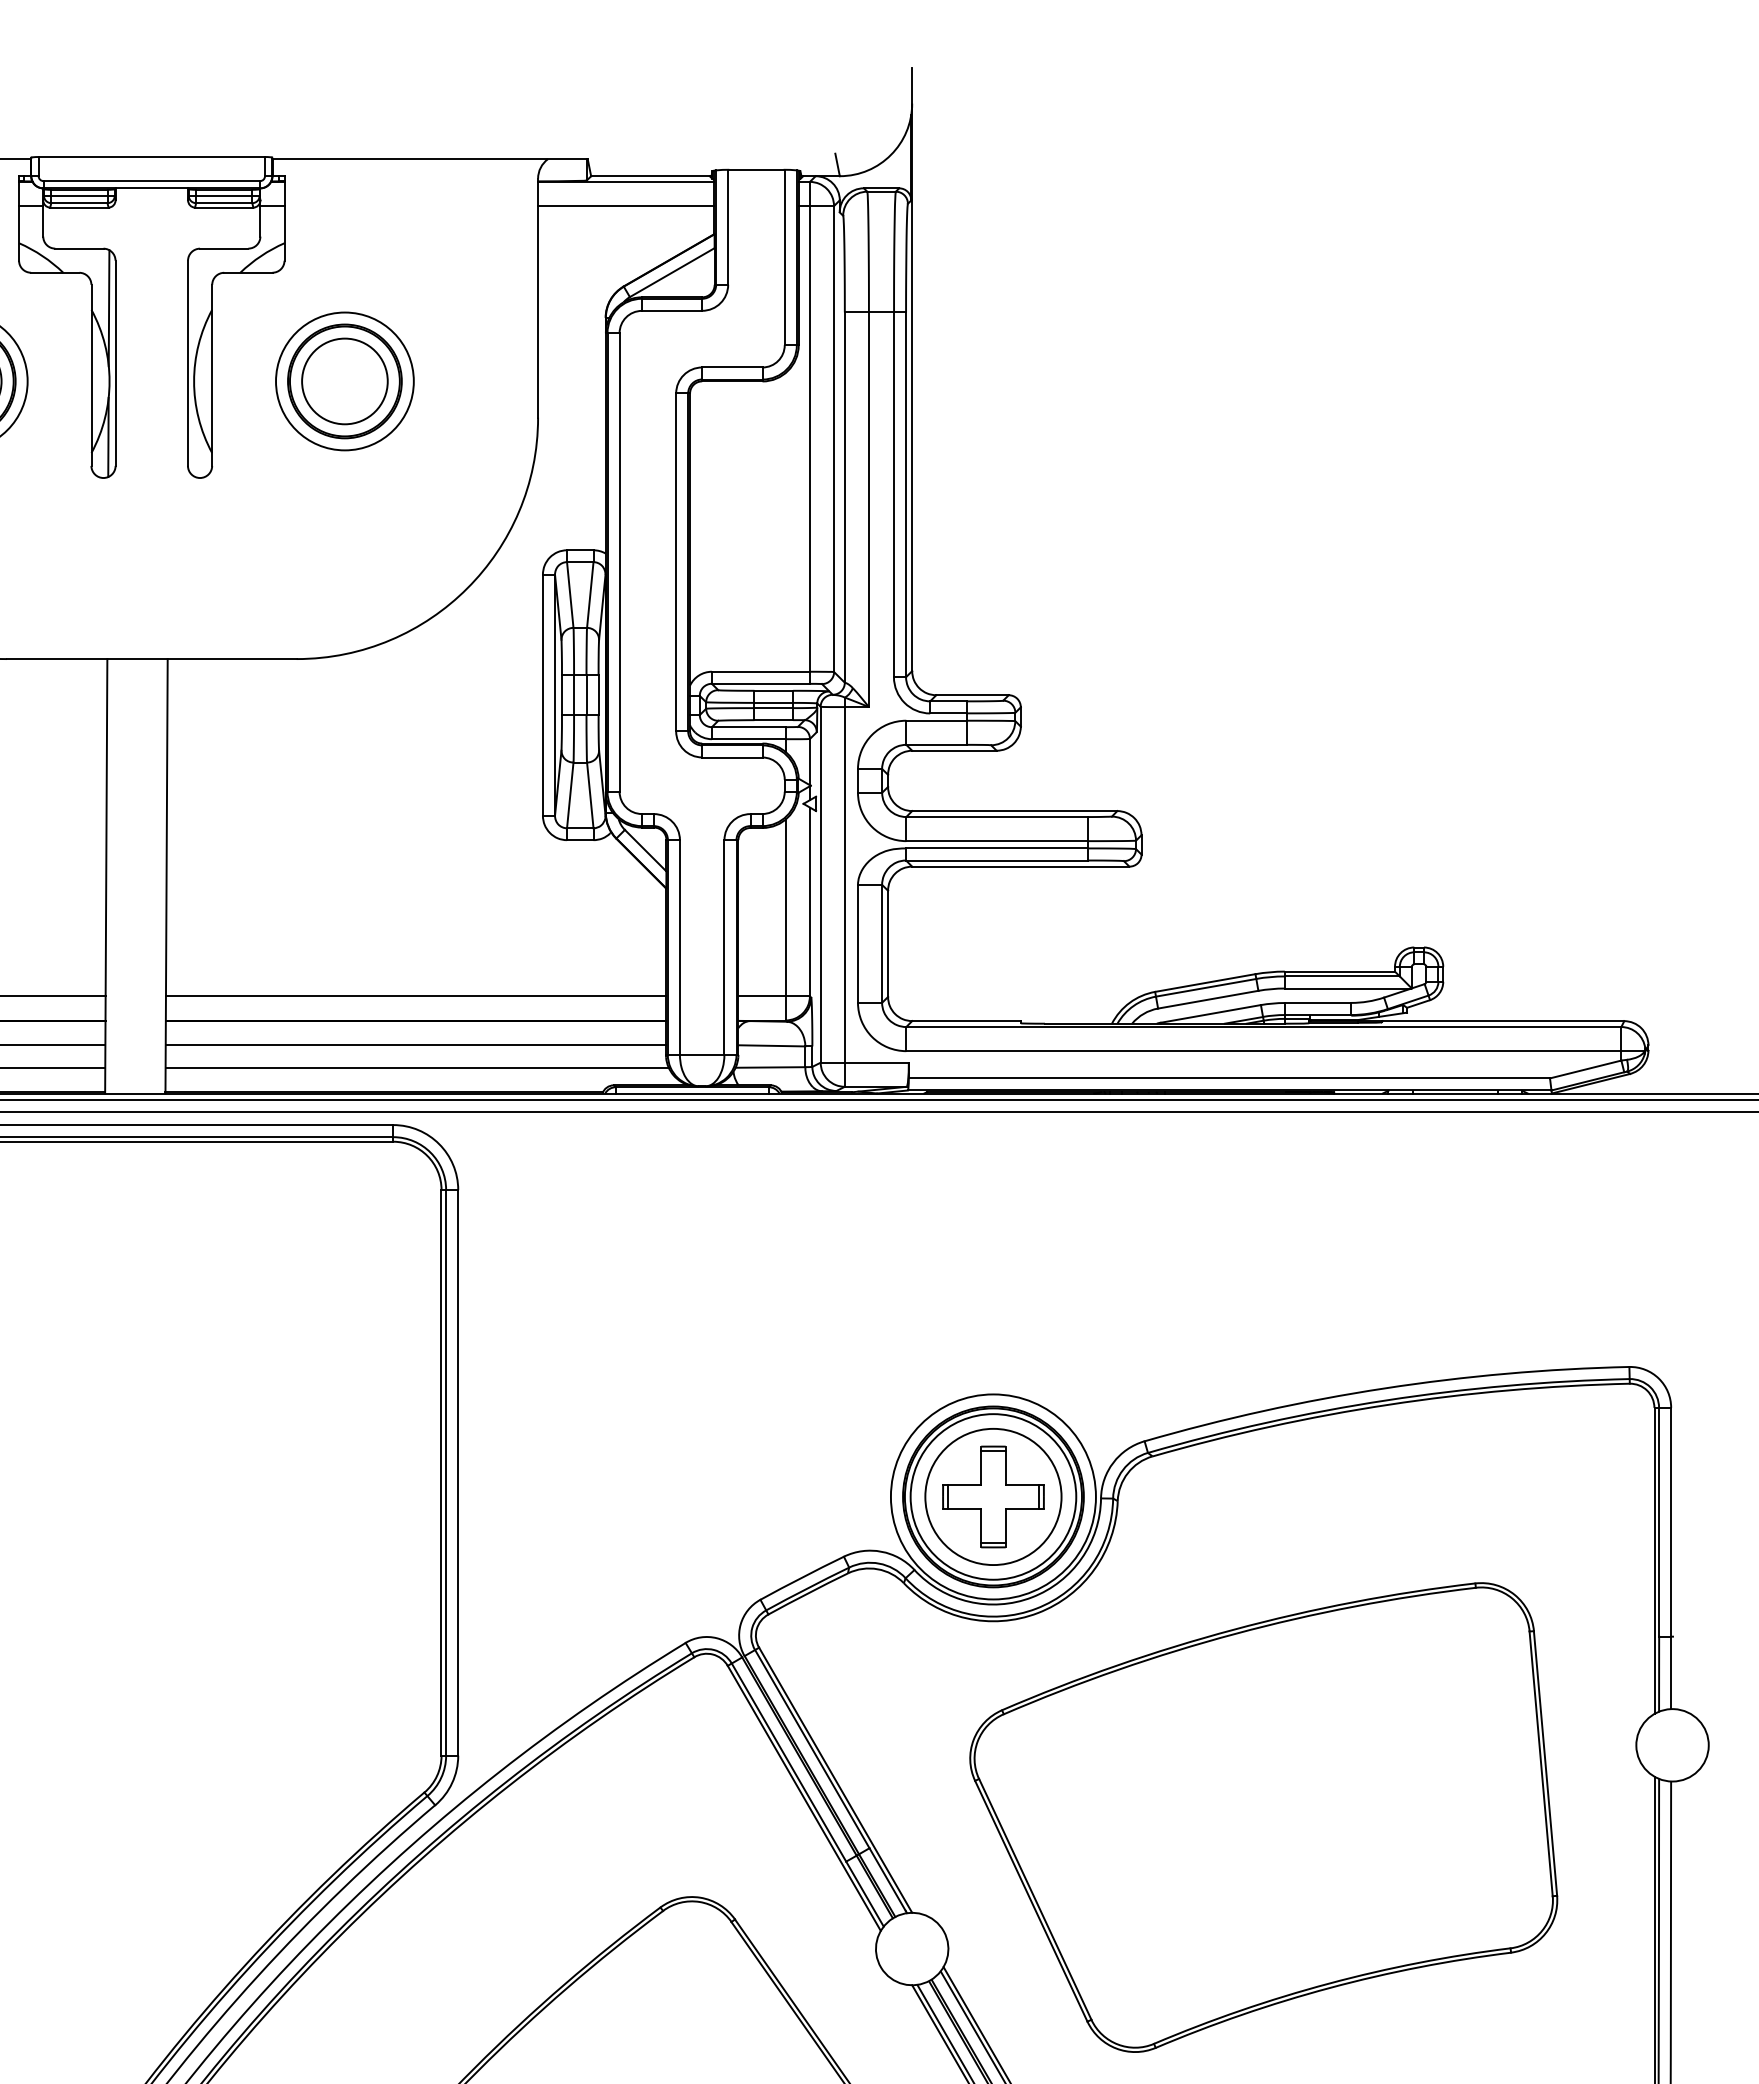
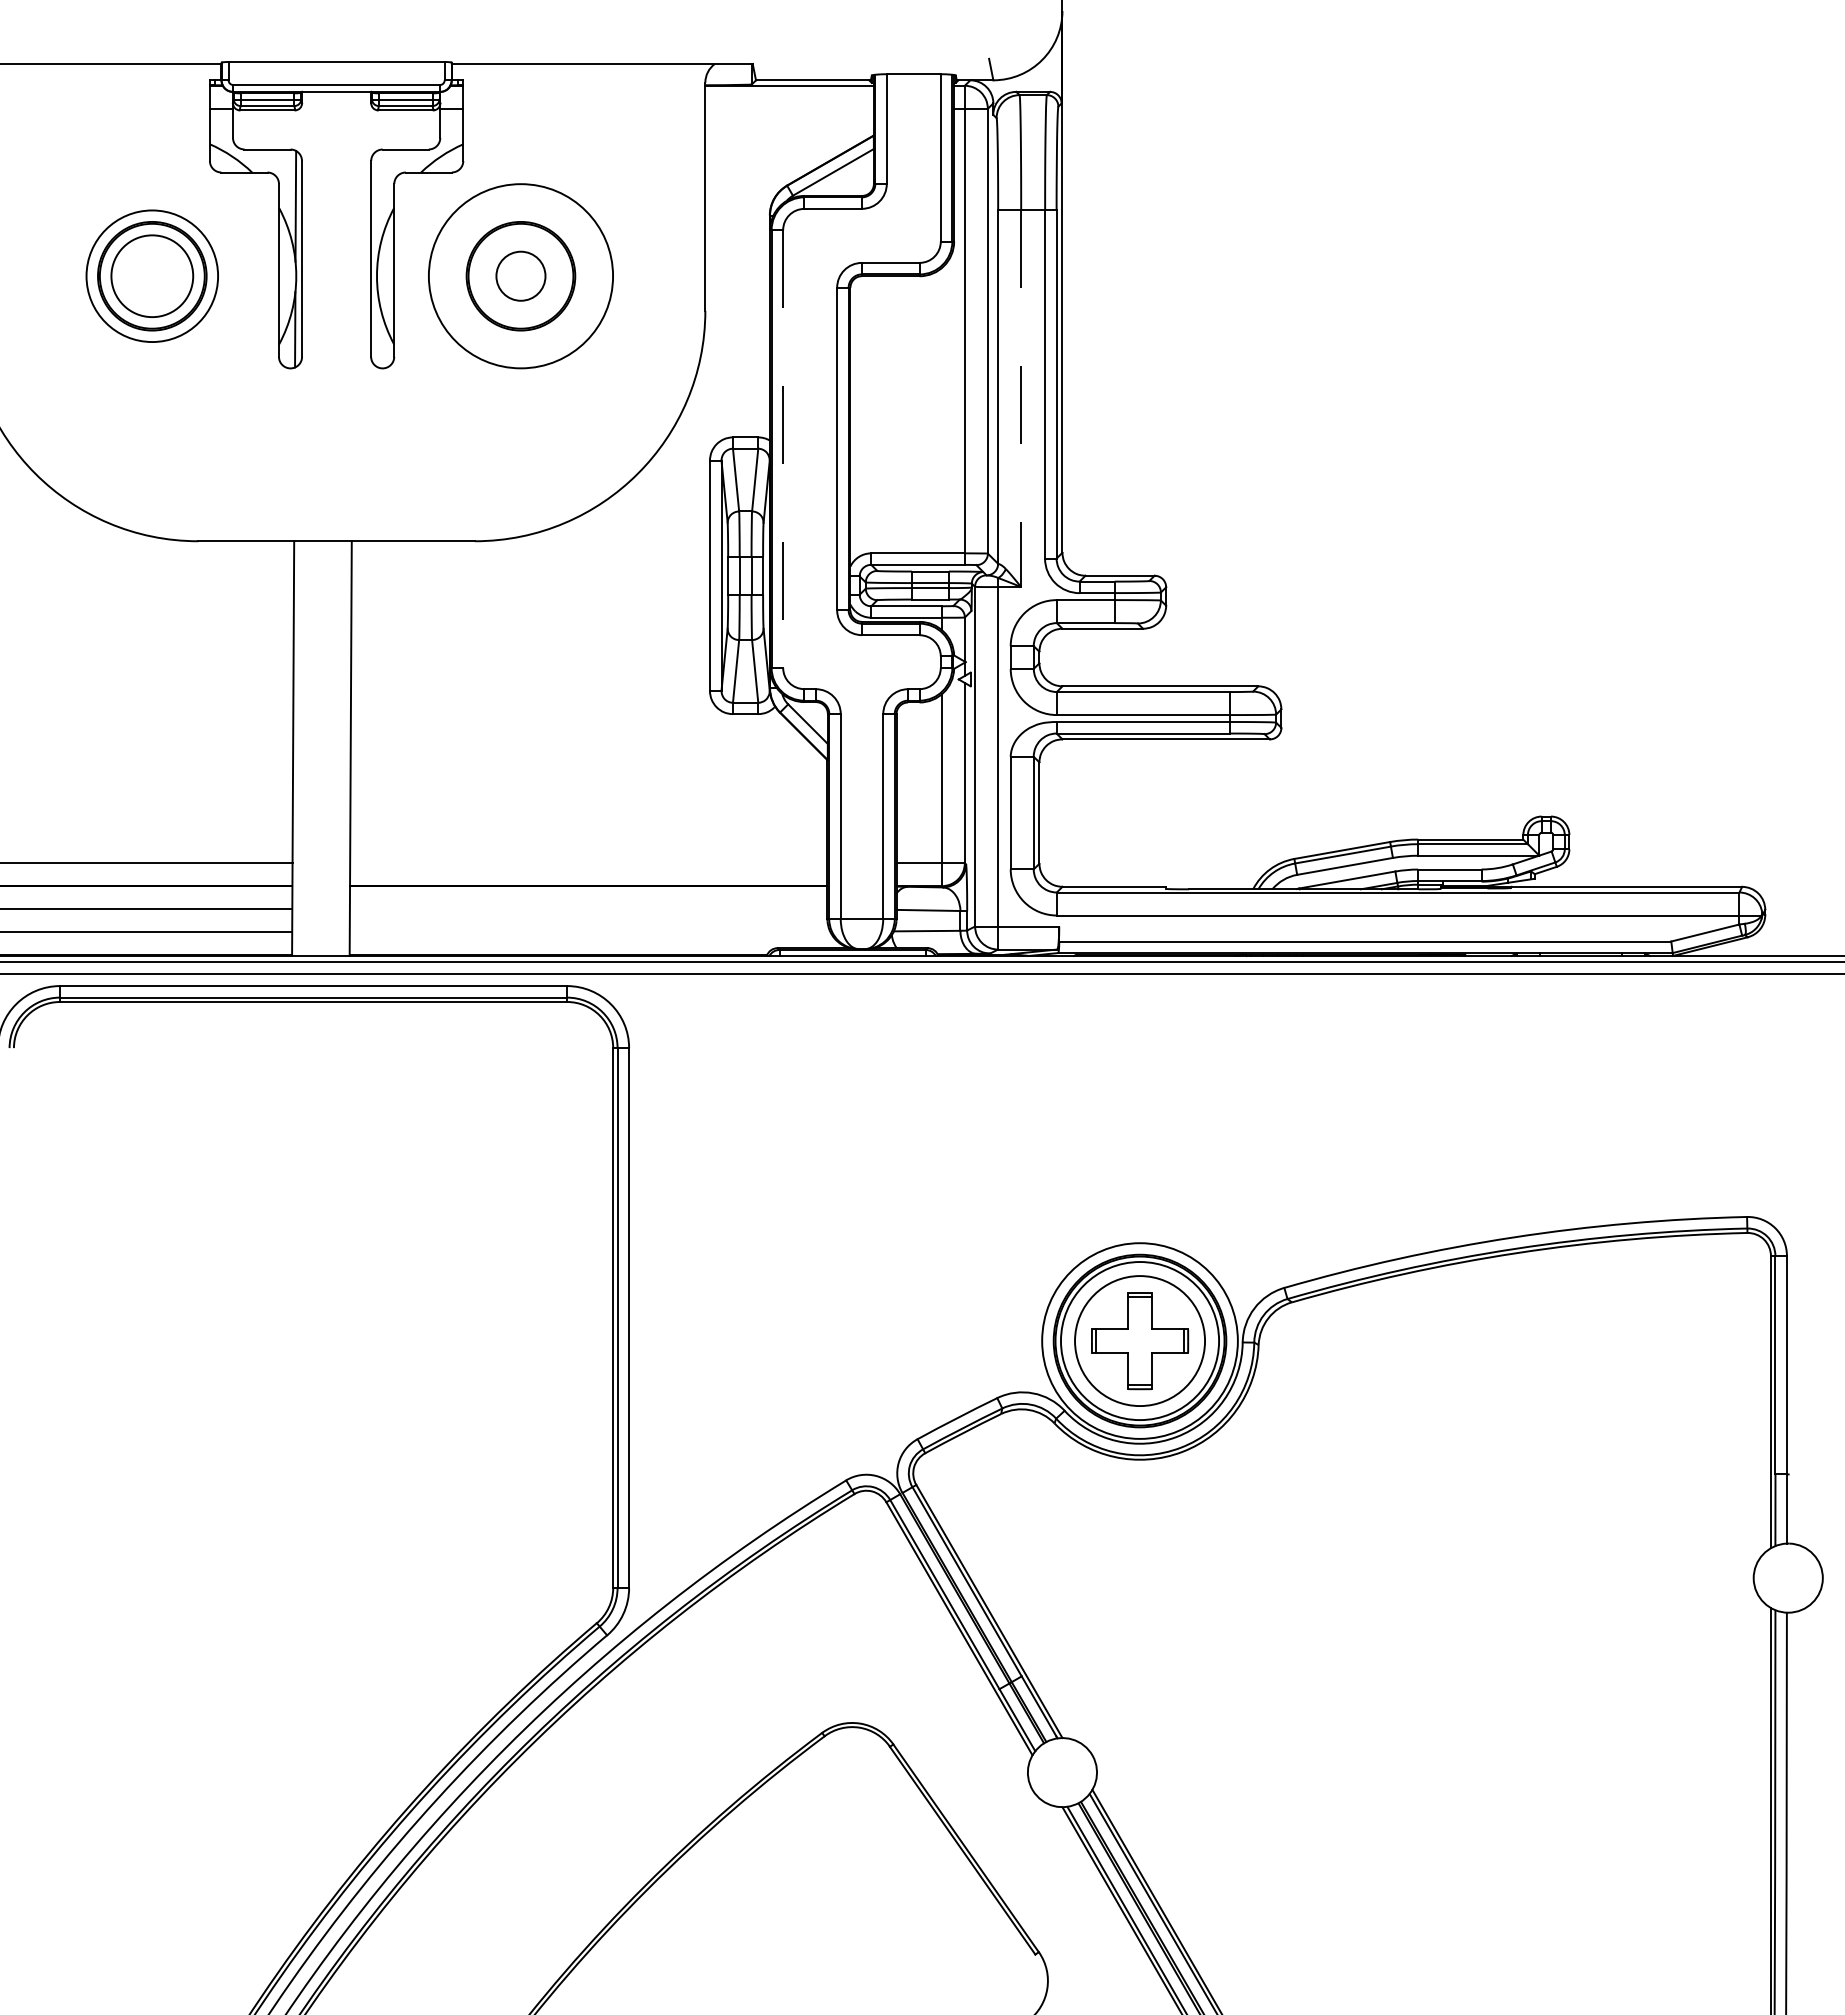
line: (626, 205) -> (789, 108), removed
circle: (344, 381) -> (520, 276), size x0.6
circle: (344, 381) -> (520, 276), size x1.4
line: (869, 510) -> (1021, 399), solid -> dashed
line: (619, 562) -> (783, 449), solid -> dashed
line: (415, 996) -> (588, 863), removed
line: (415, 1044) -> (588, 909), removed
line: (416, 1067) -> (589, 931), removed
part: (1264, 1816) -> (1398, 1646), removed

